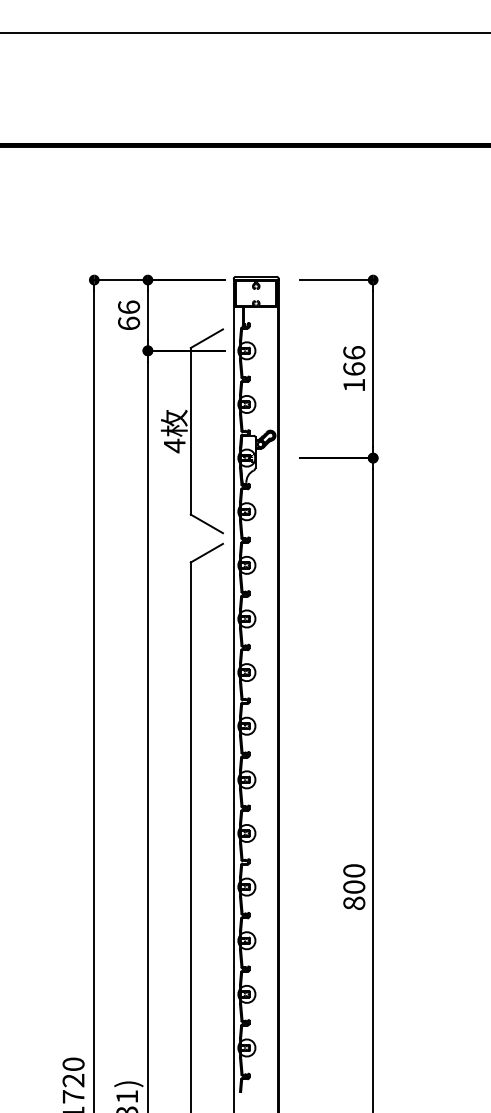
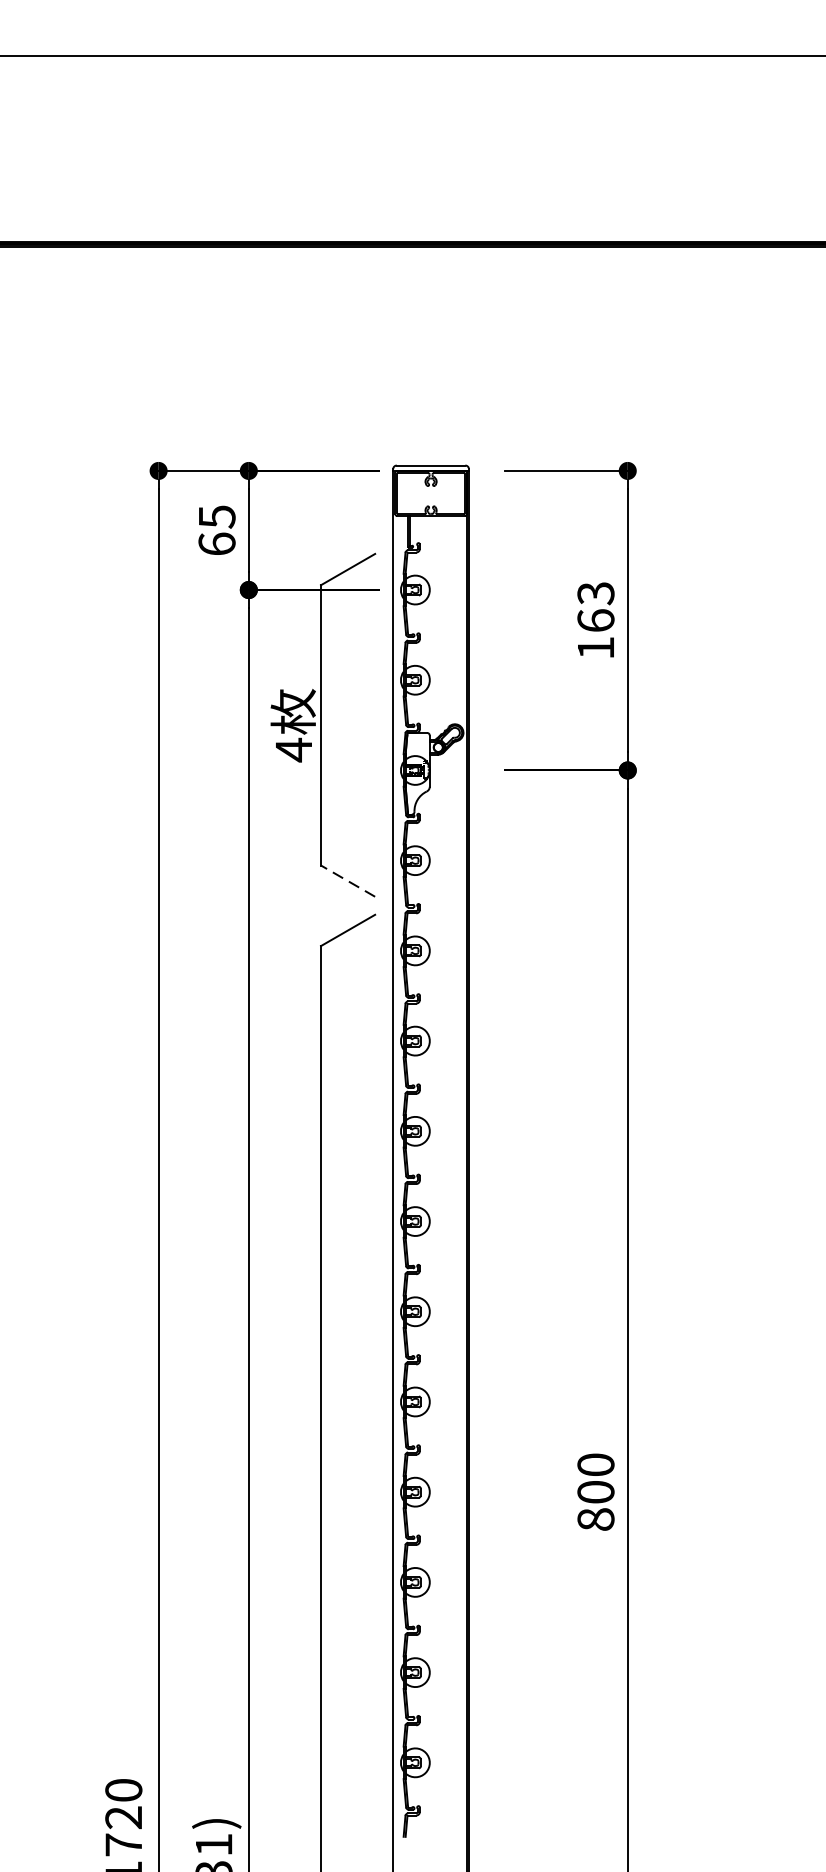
text: (129, 307) -> (217, 517), 66 -> 65
text: (354, 352) -> (596, 592), 166 -> 163
line: (206, 523) -> (347, 880), solid -> dashed

